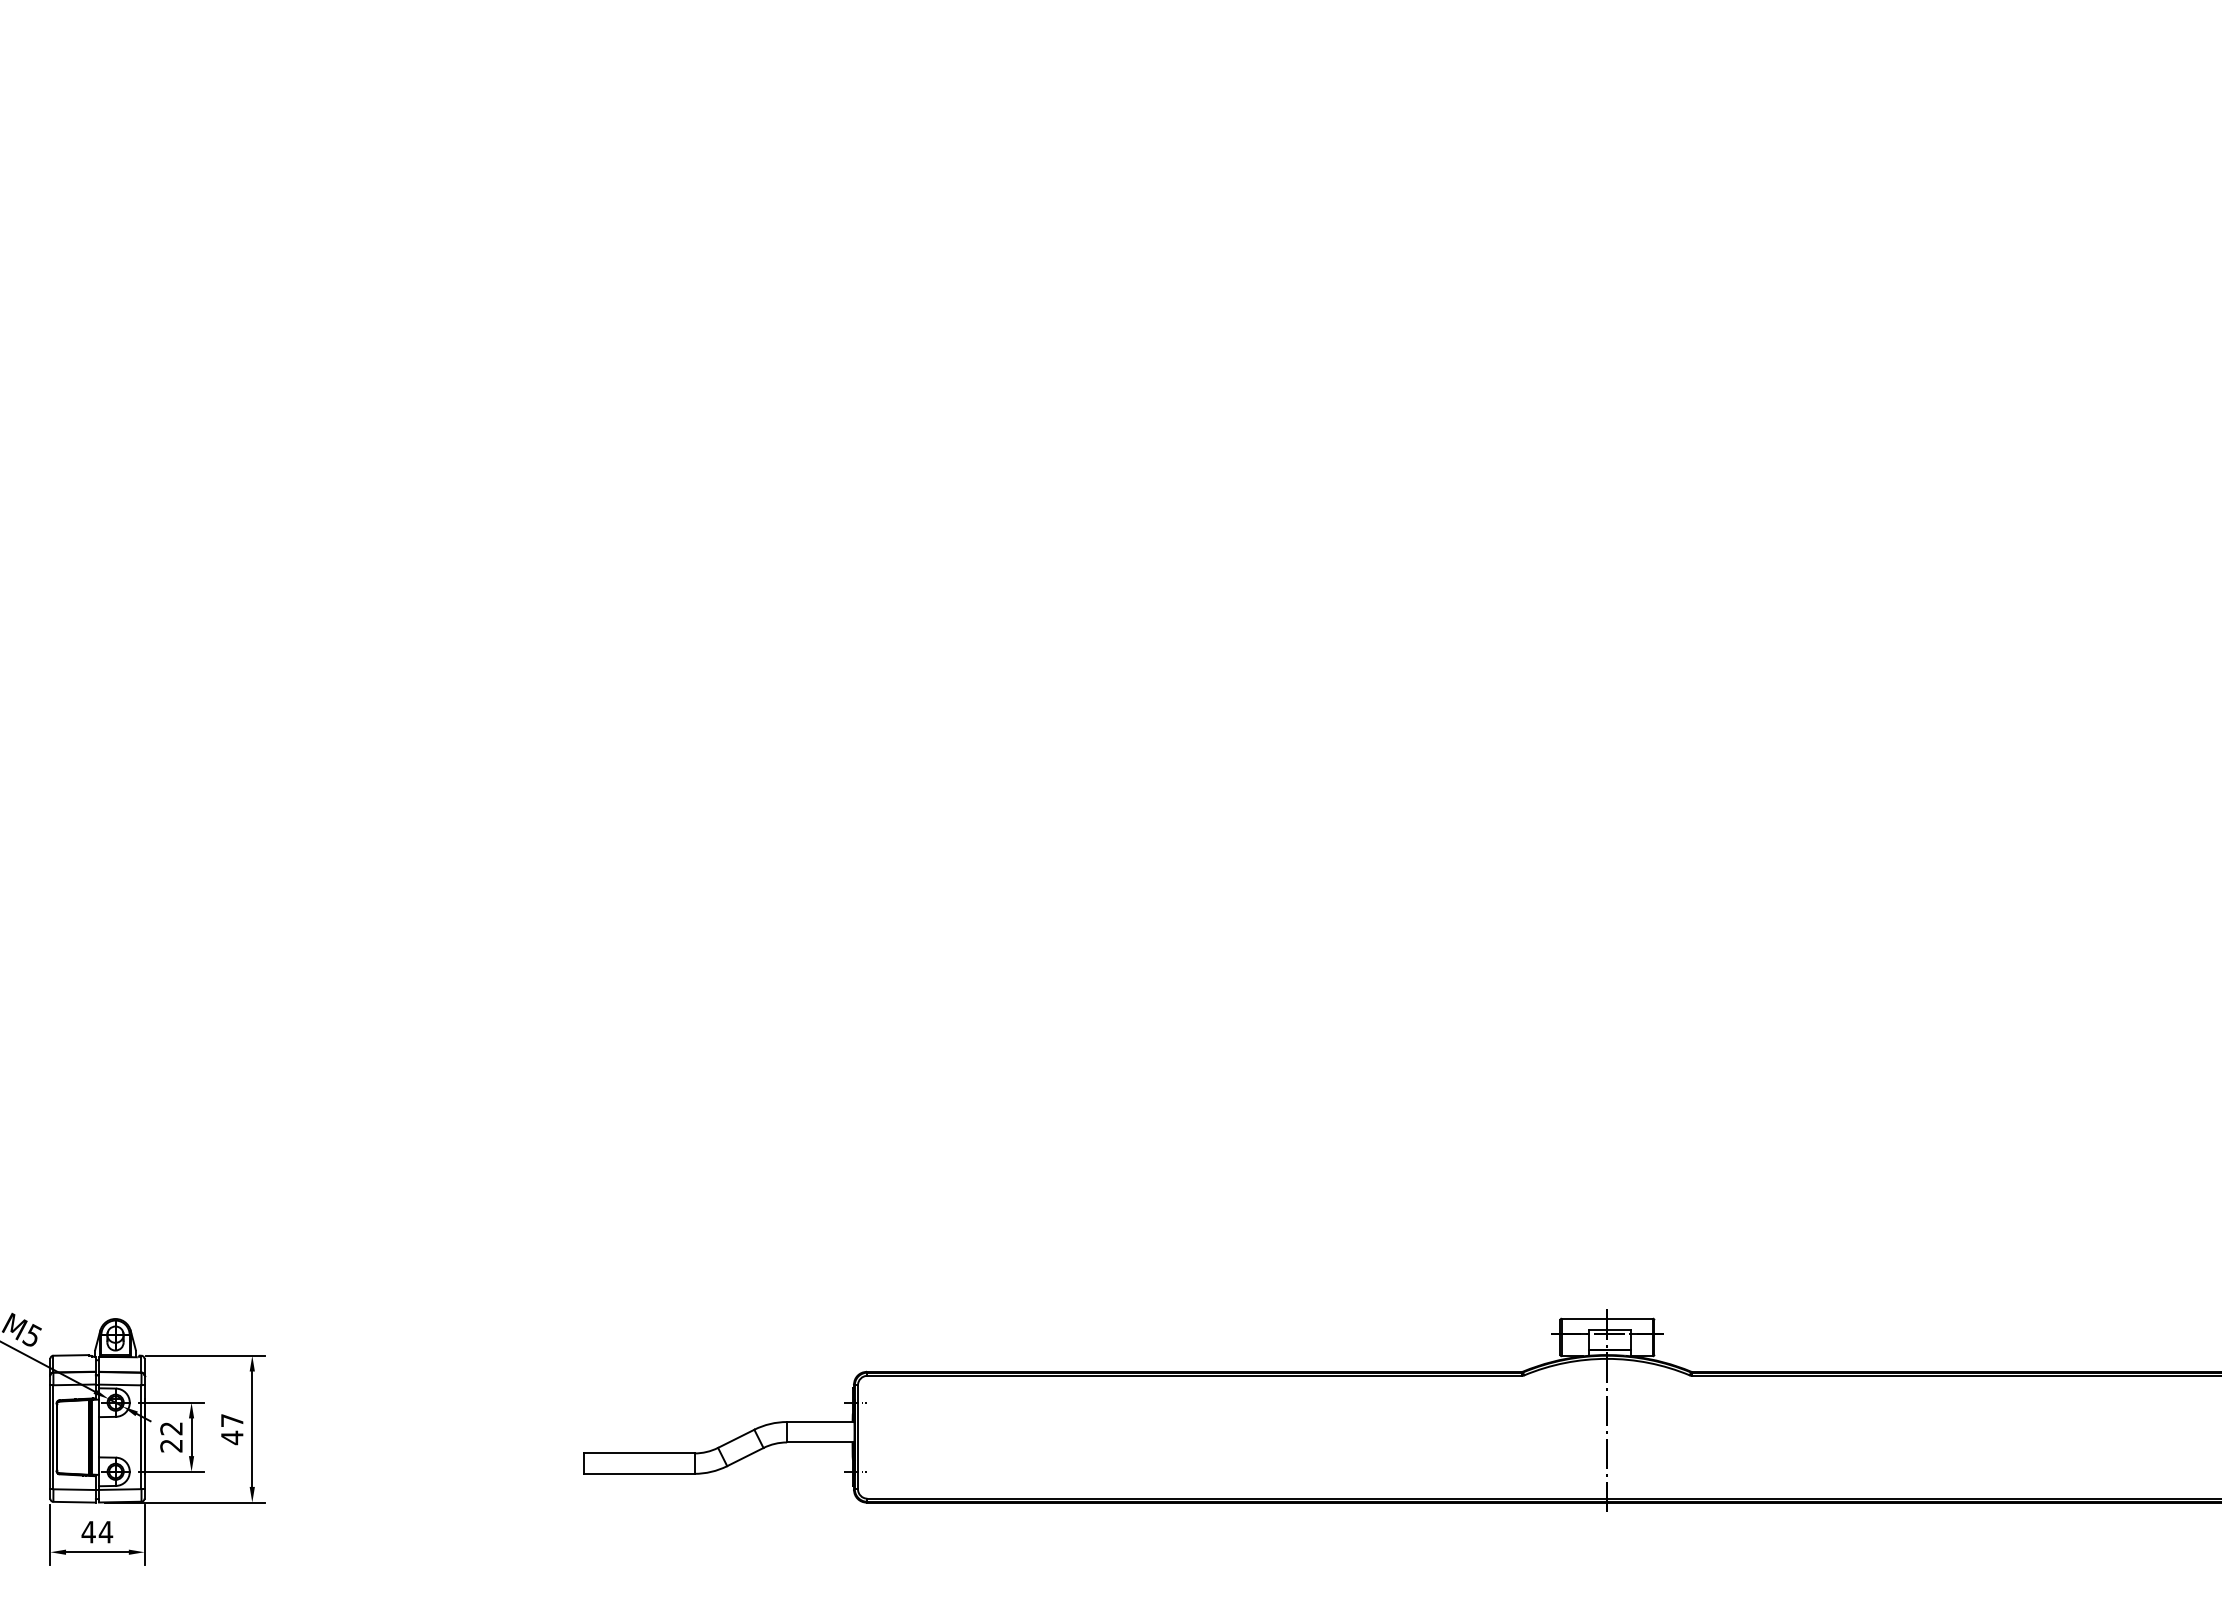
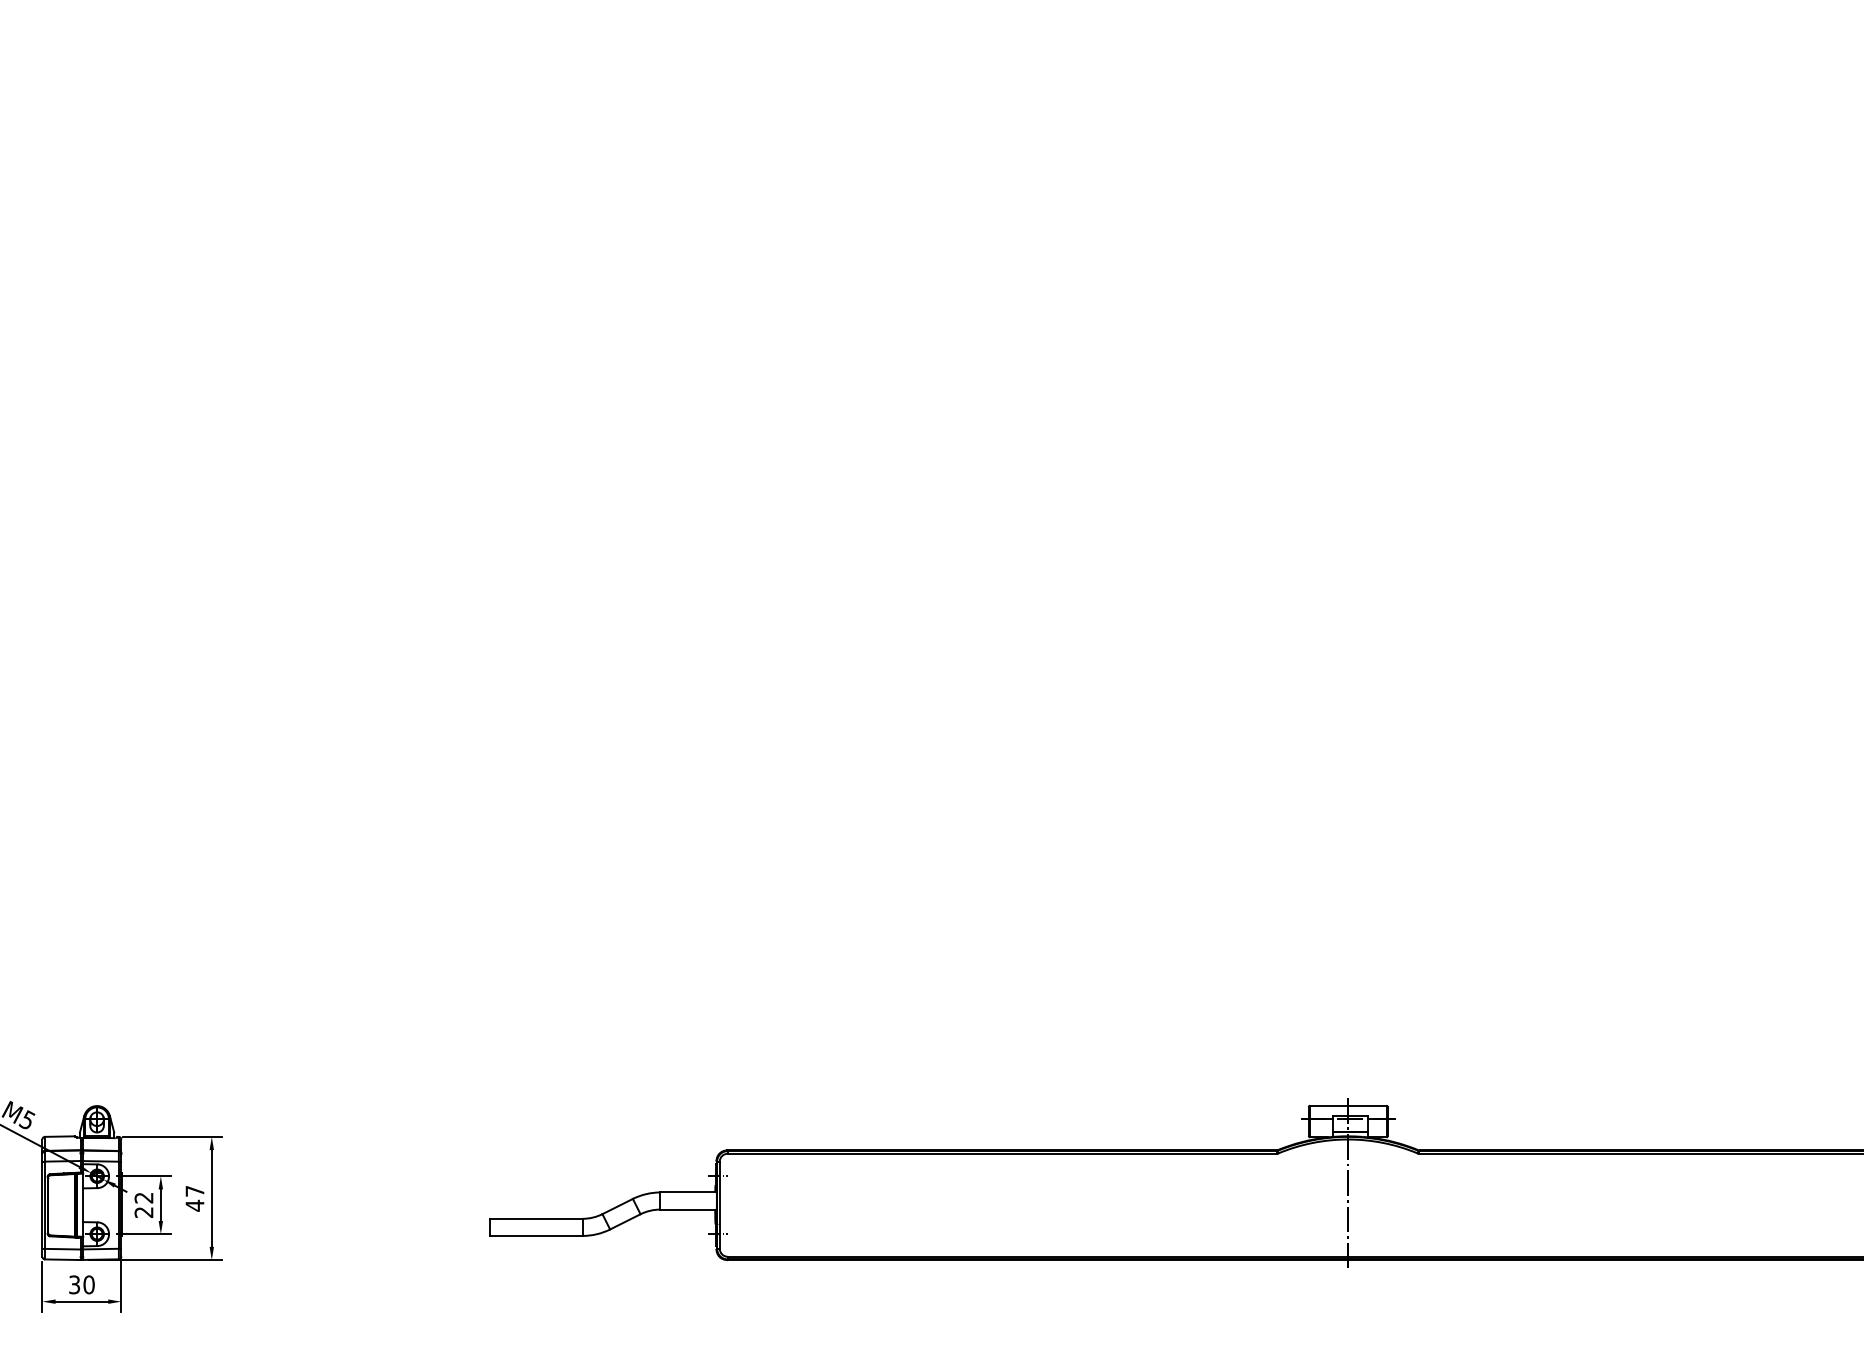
text: (97, 1531) -> (81, 1284), 44 -> 30

